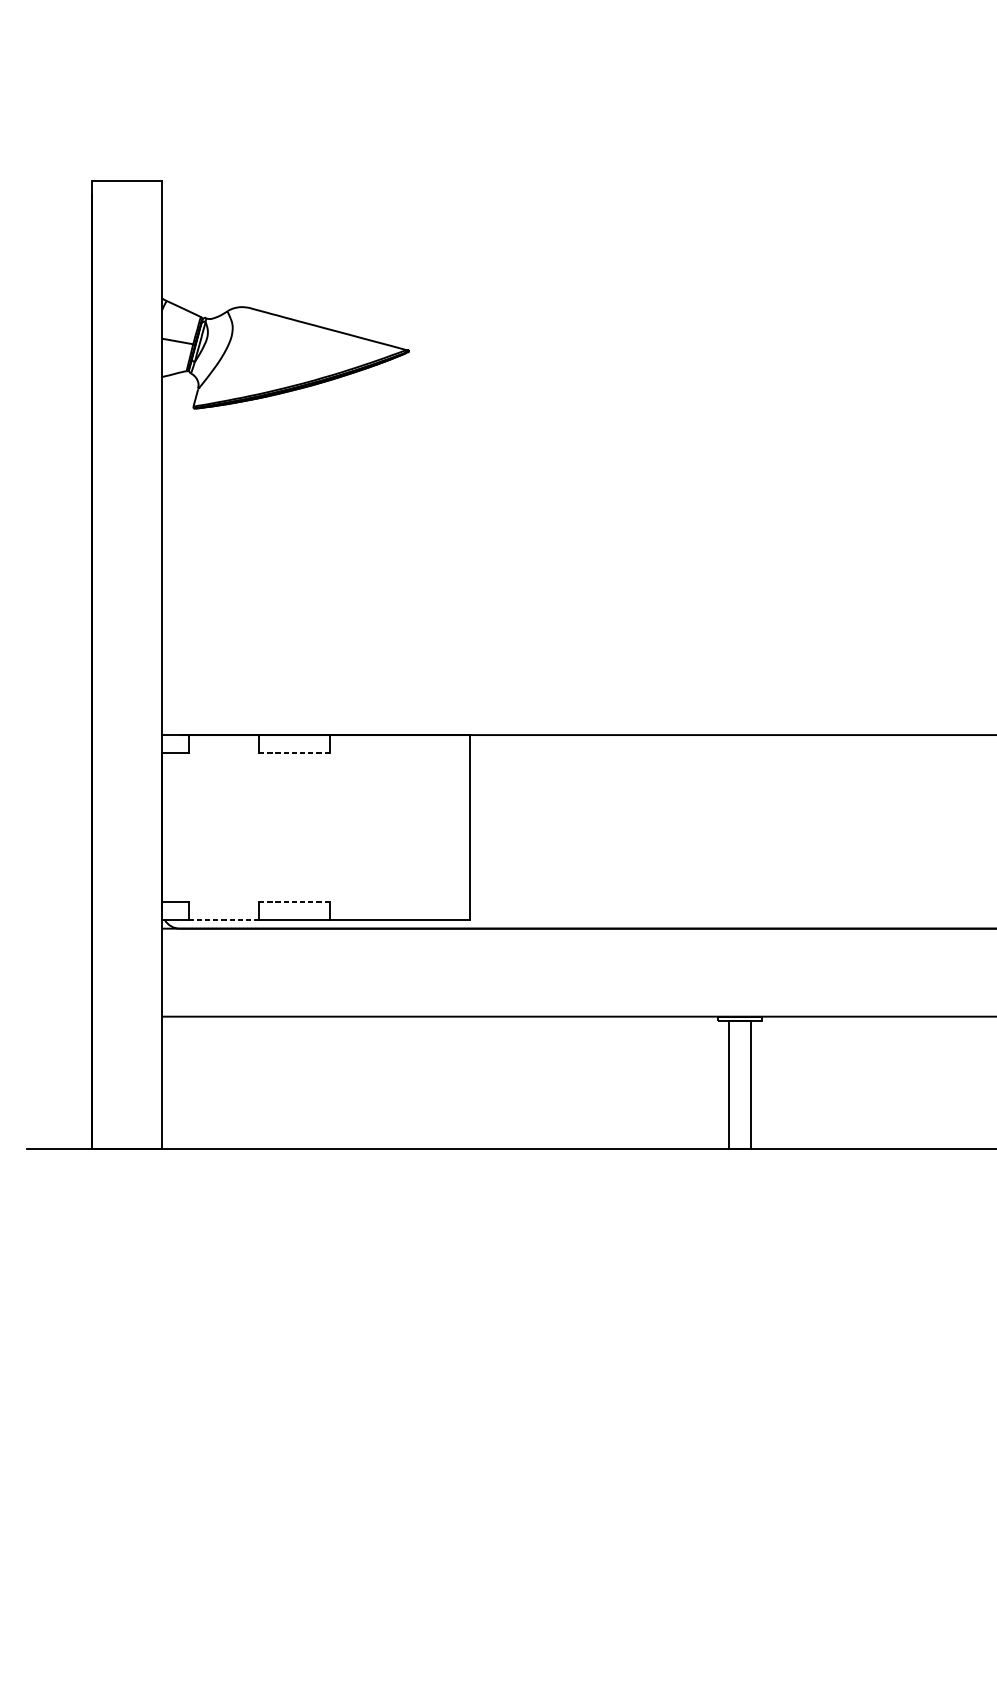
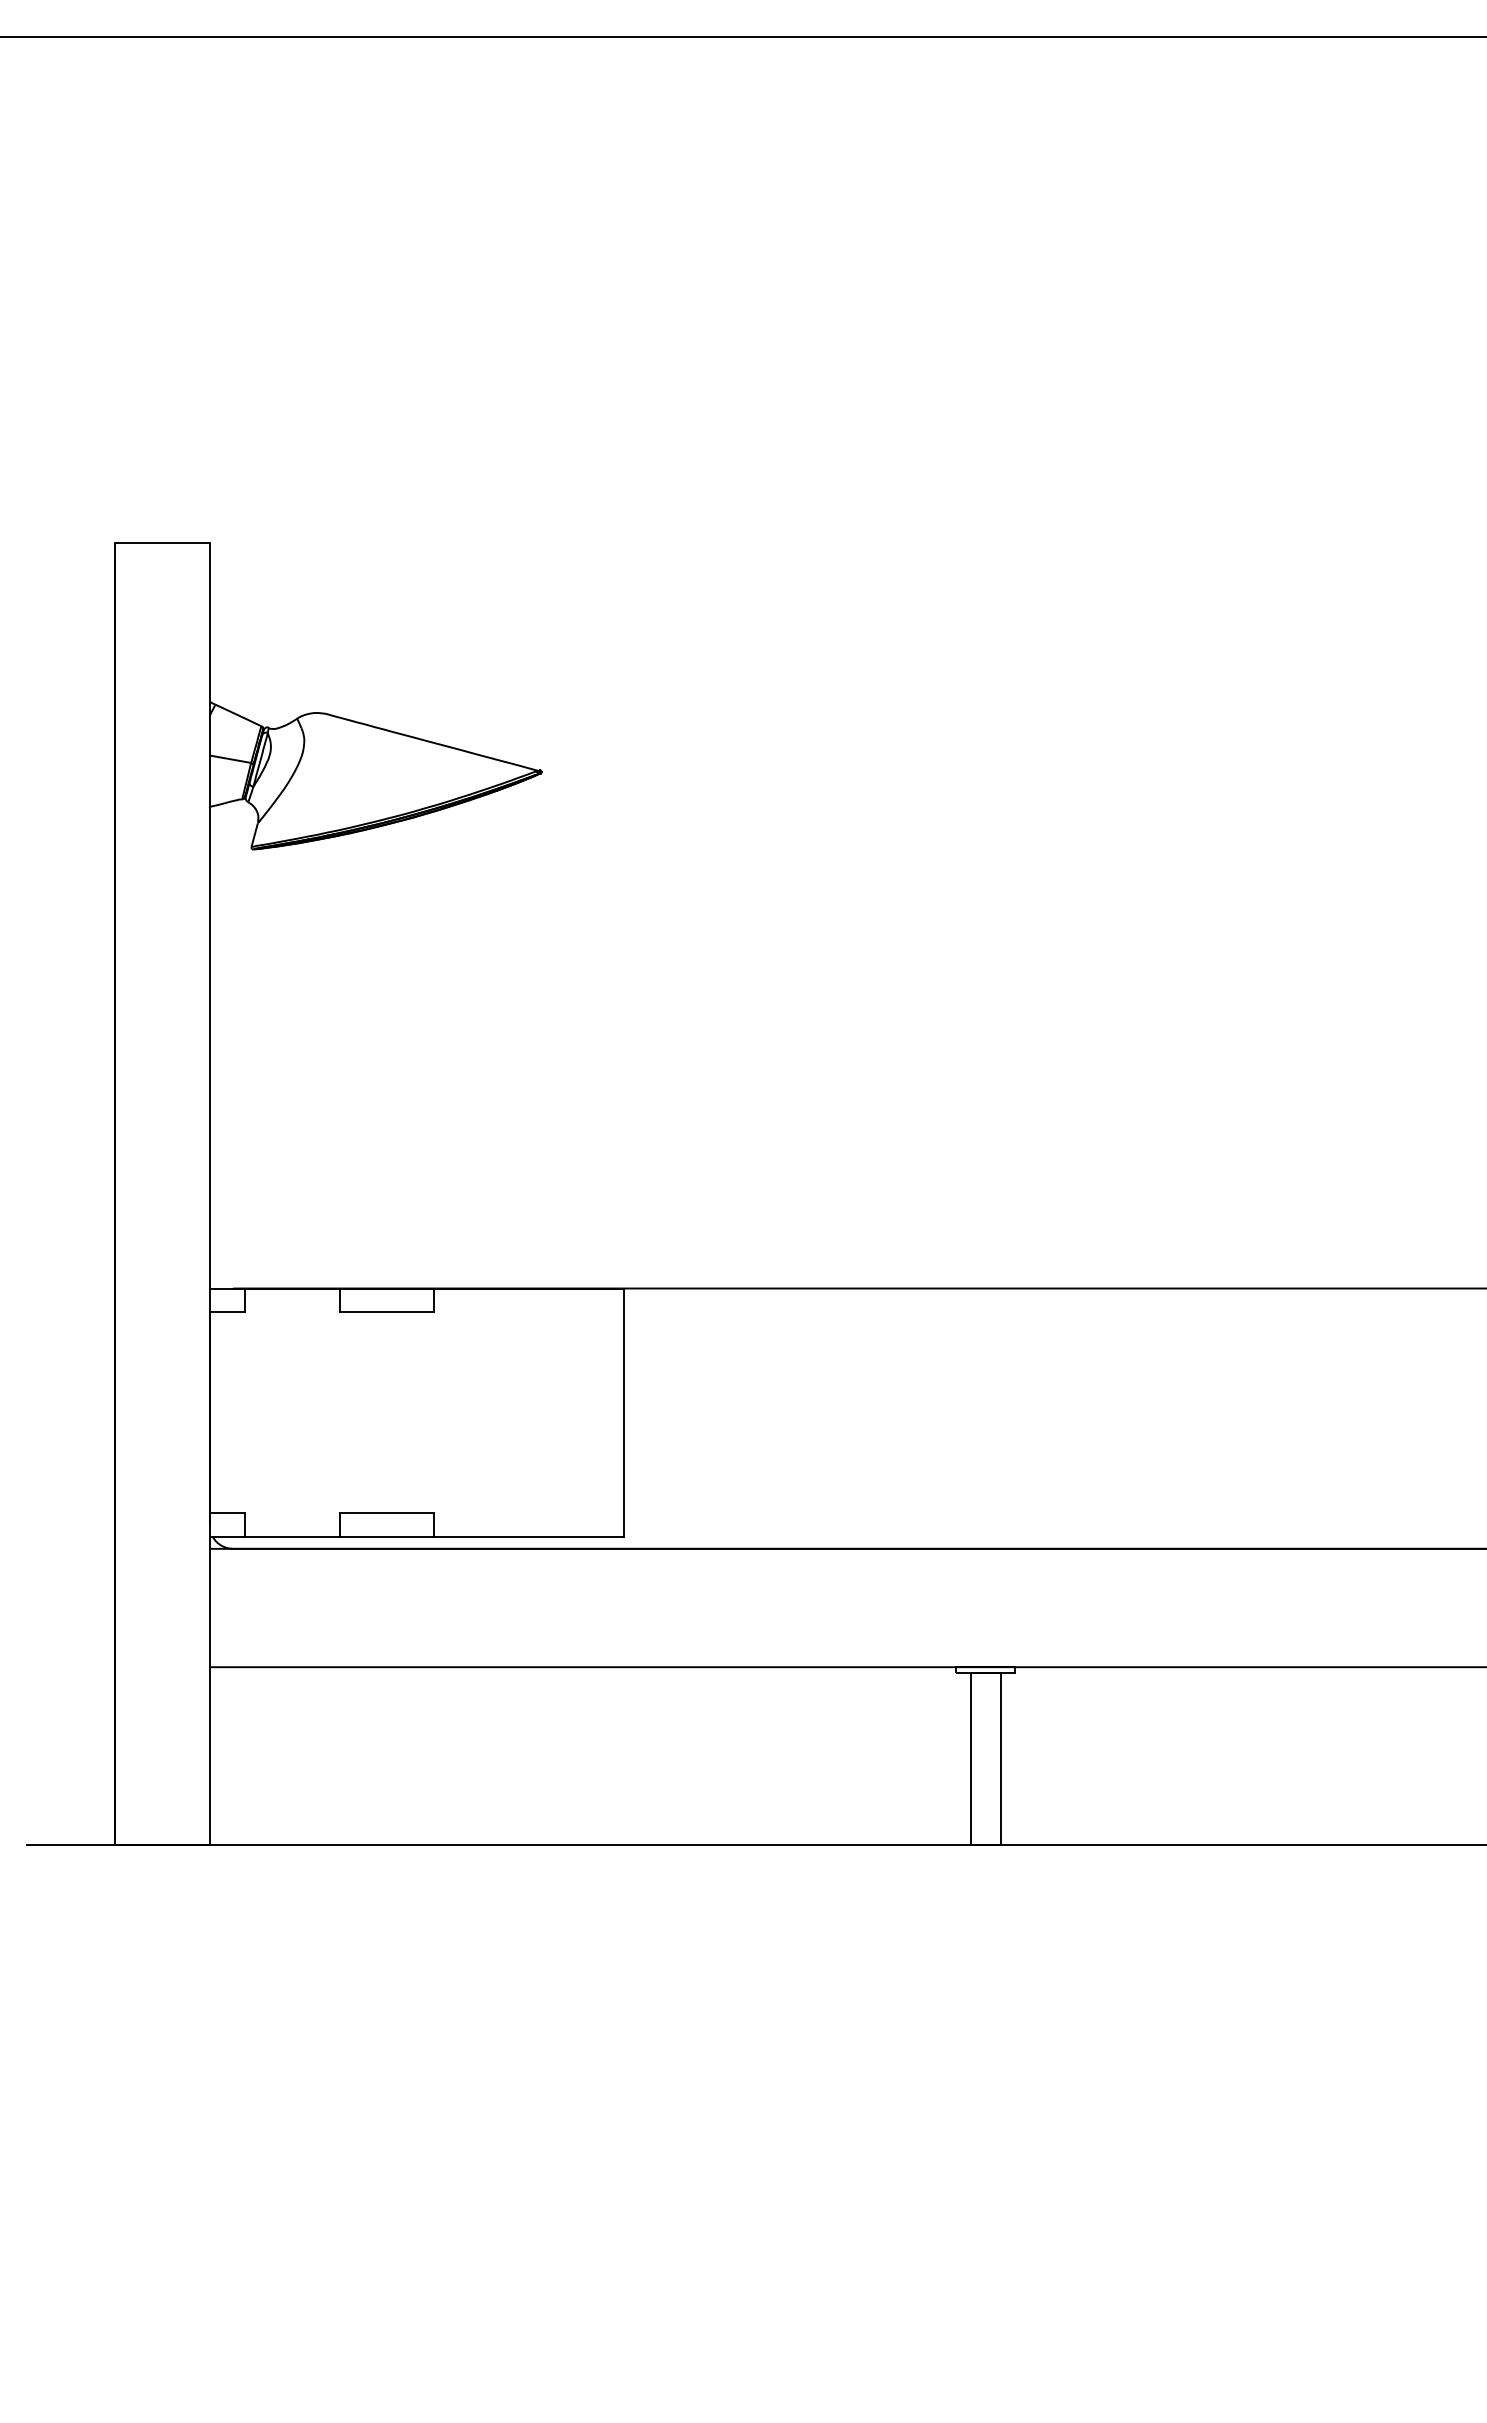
line: (294, 752) -> (387, 1312), dashed -> solid
line: (294, 902) -> (387, 1513), dashed -> solid
line: (223, 920) -> (292, 1537), dashed -> solid

